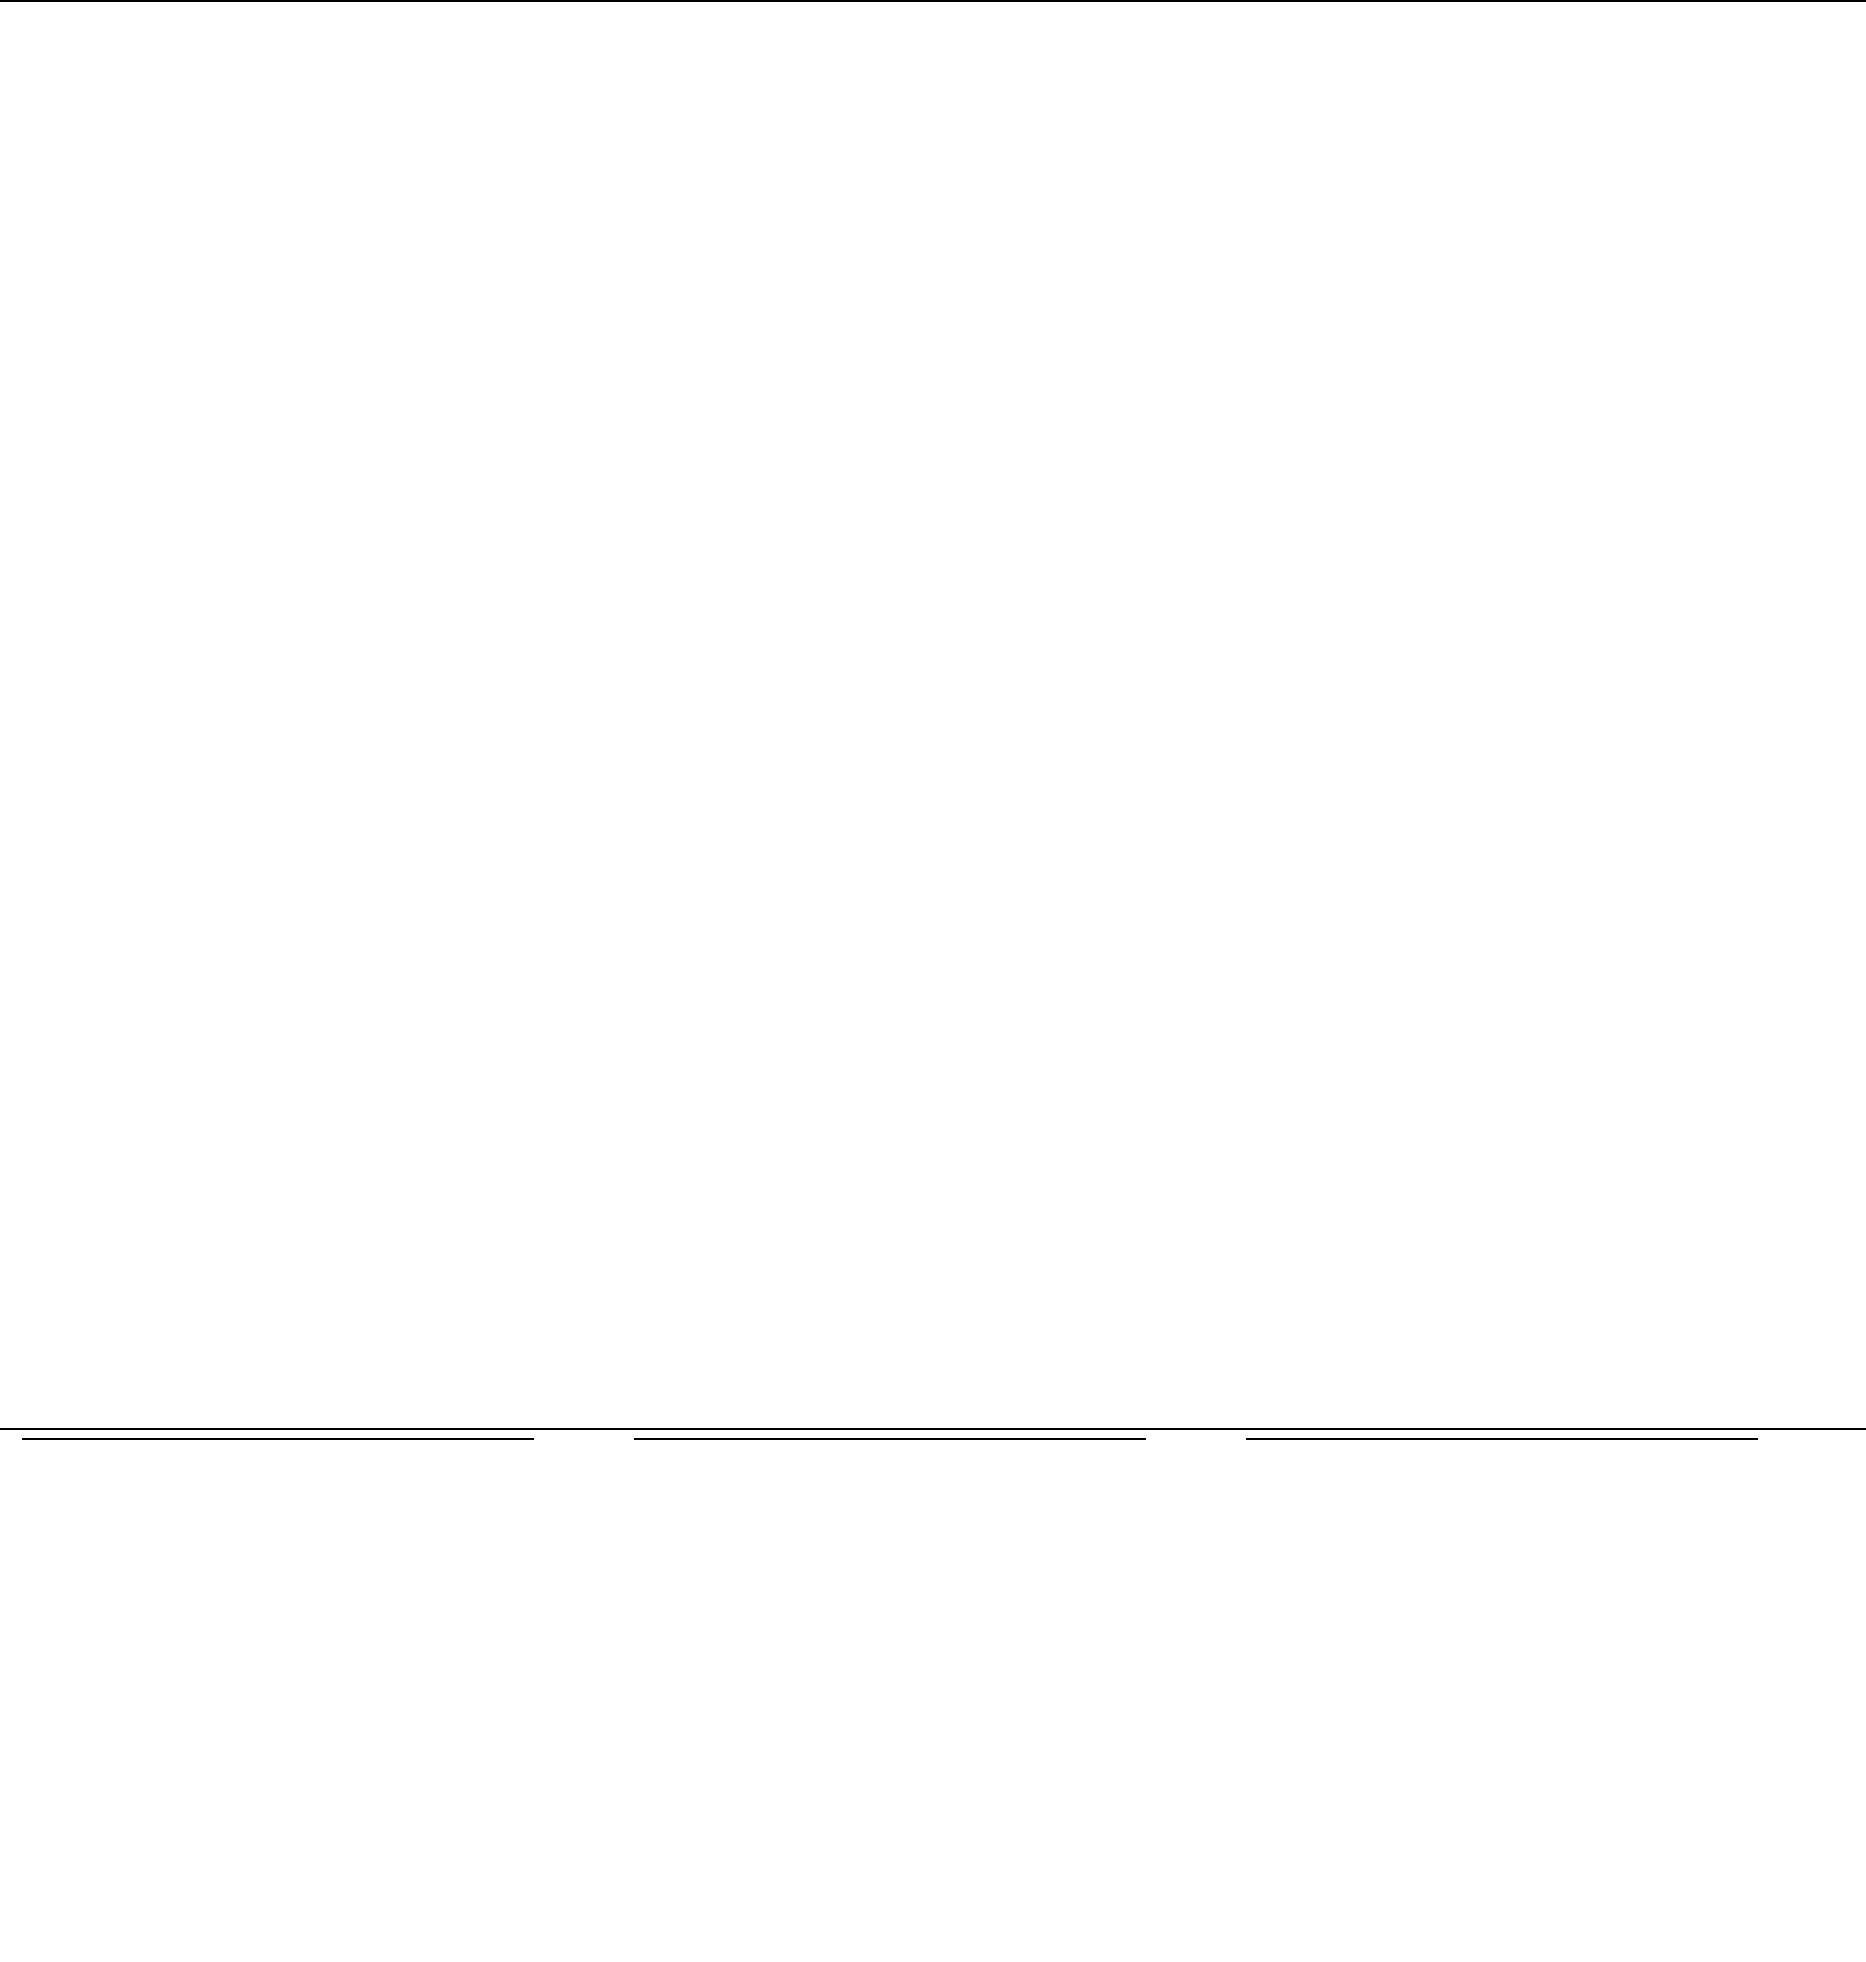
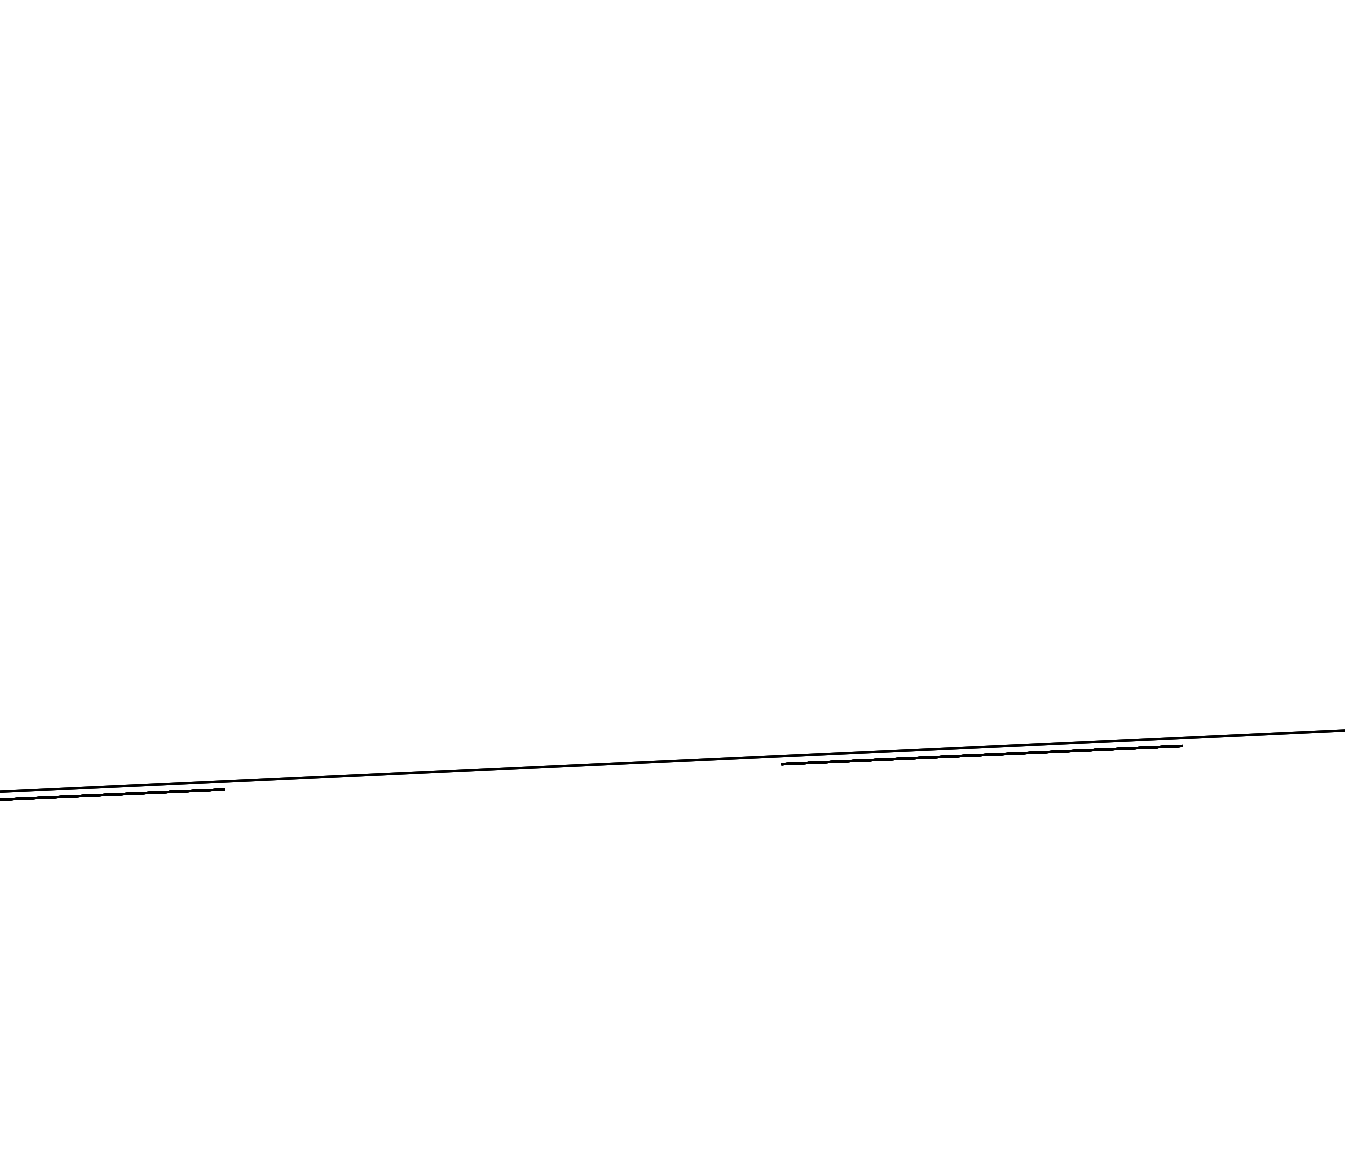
line: (889, 1438) -> (502, 776), removed

